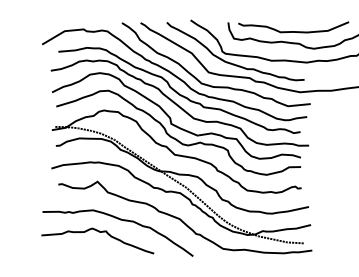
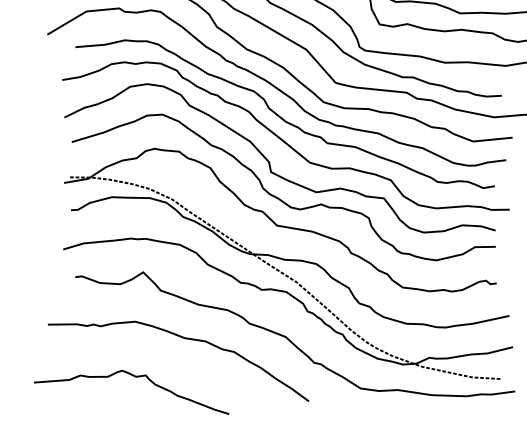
curve: (98, 232) -> (132, 377), moved

